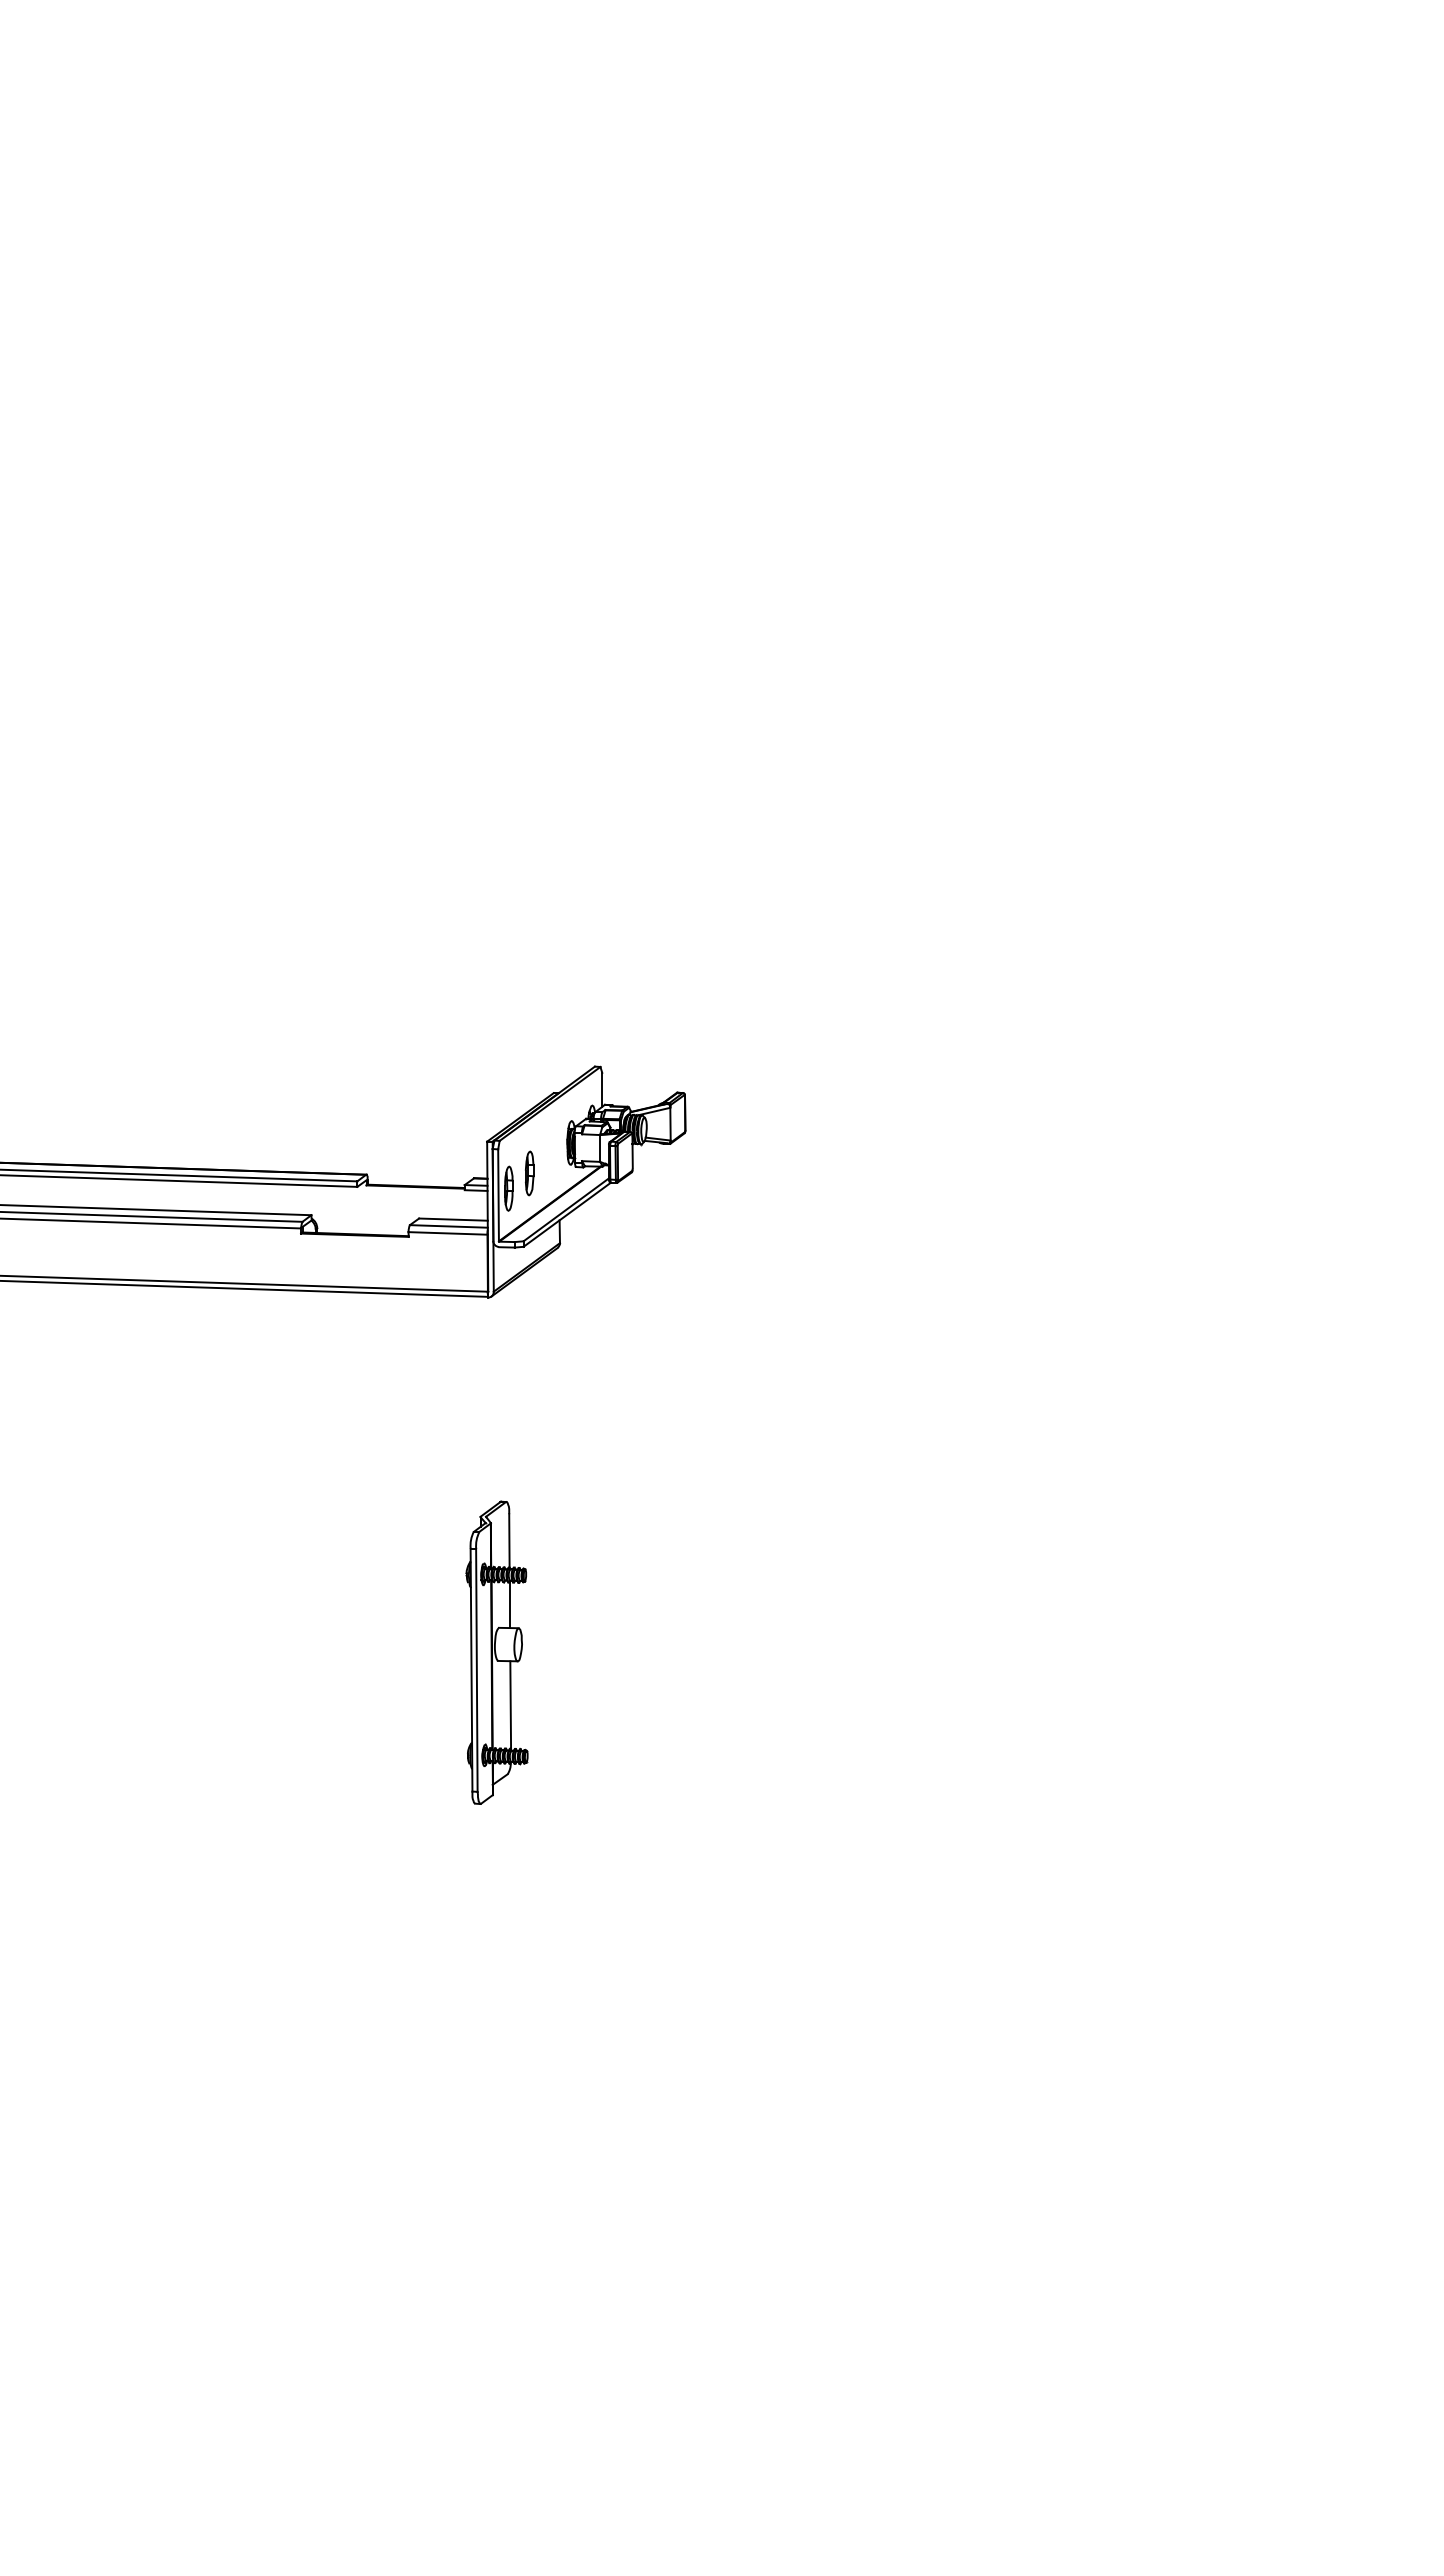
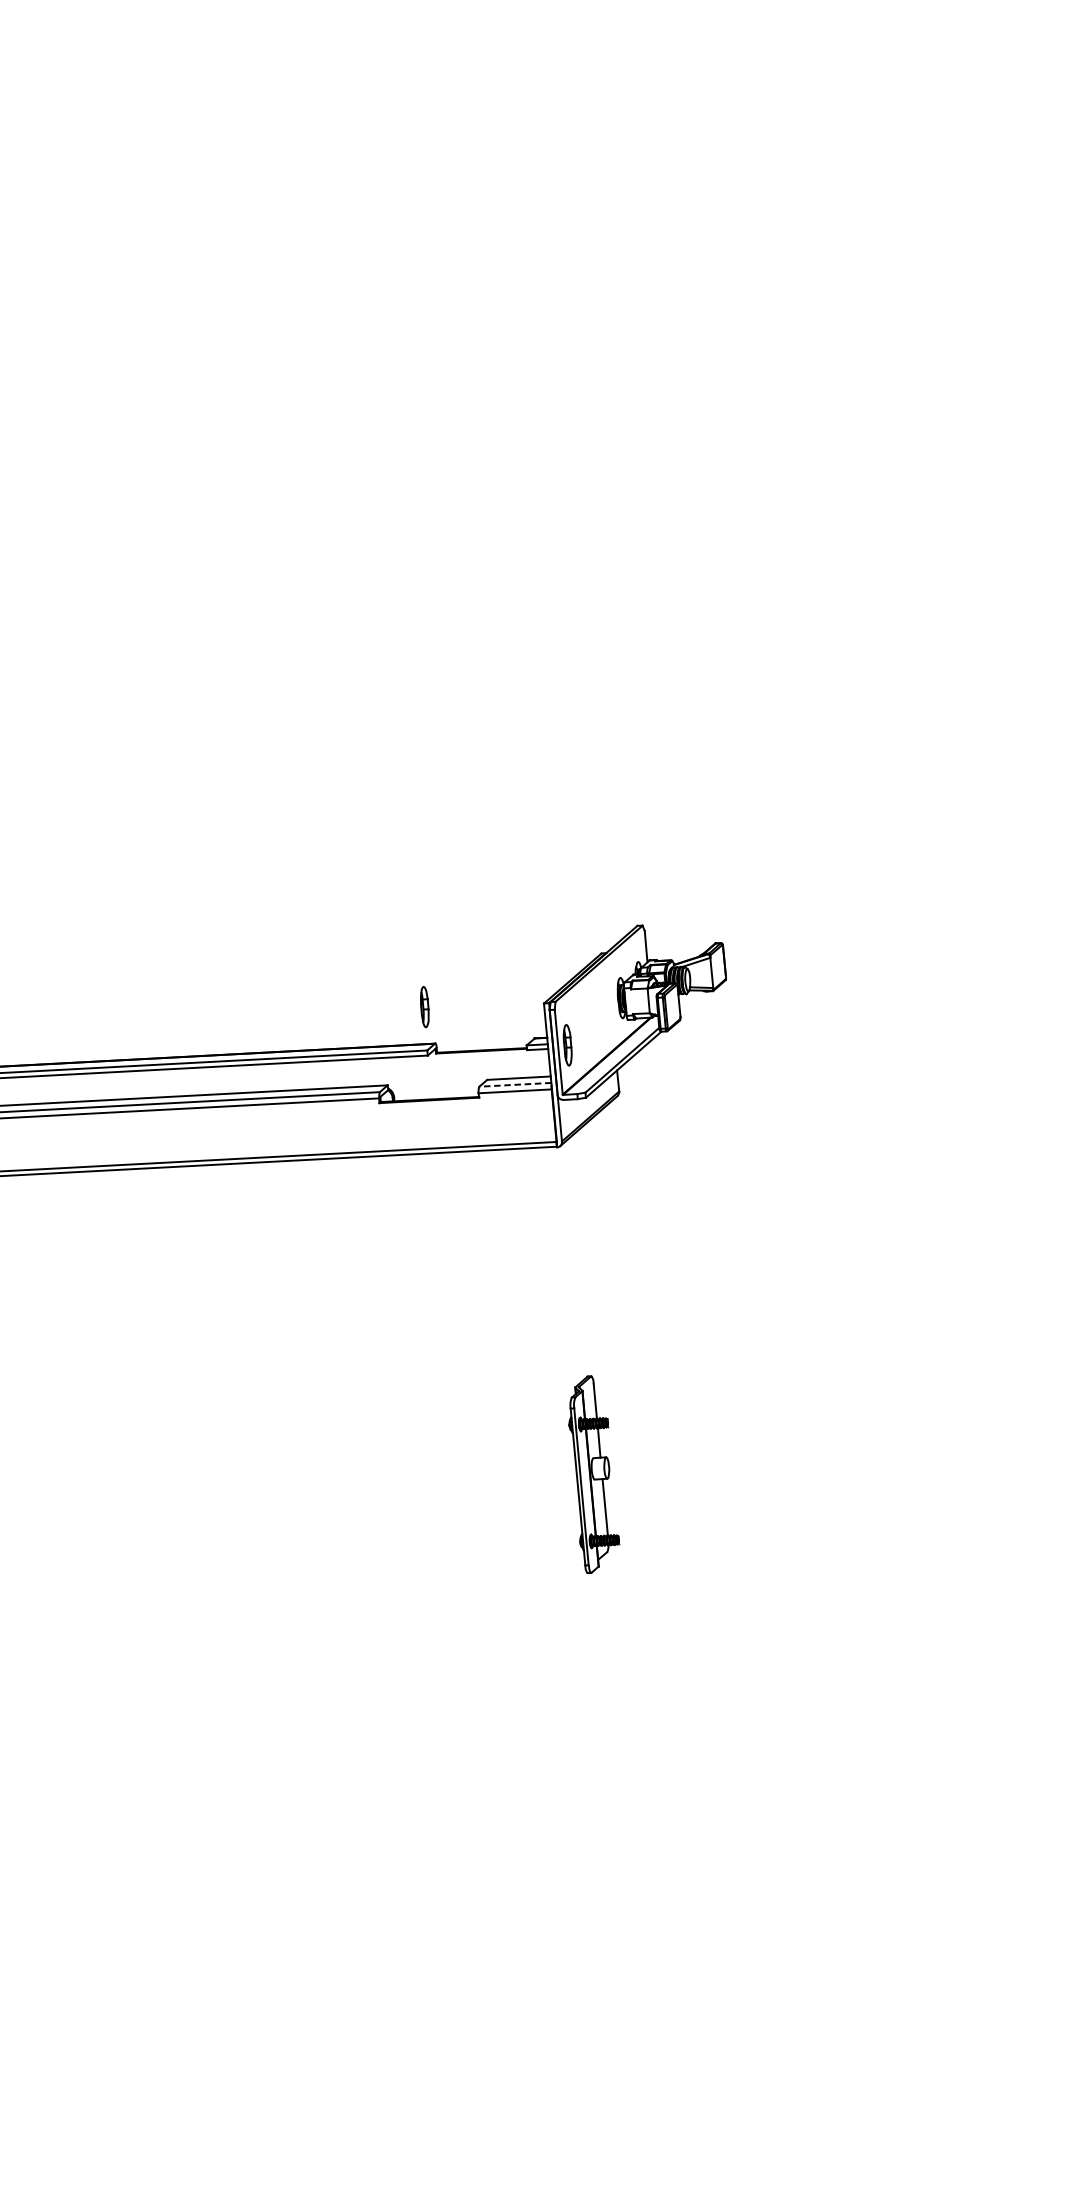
part: (529, 1173) -> (424, 1007), moved
line: (448, 1226) -> (515, 1084), solid -> dashed
part: (496, 1652) -> (593, 1474), size x0.7

